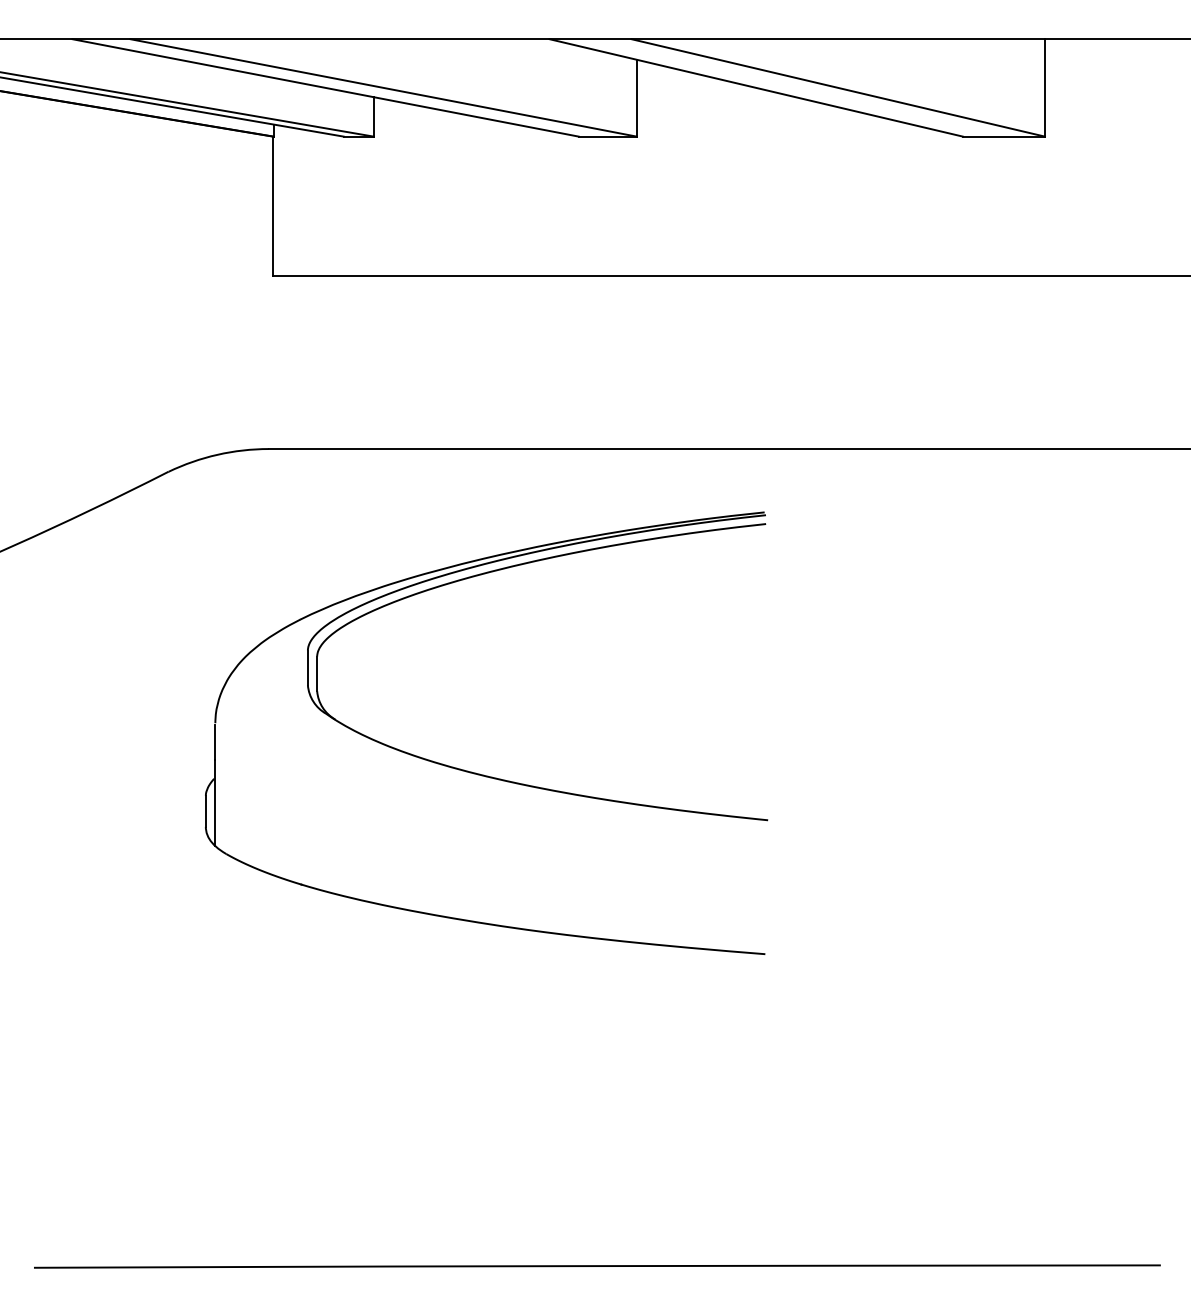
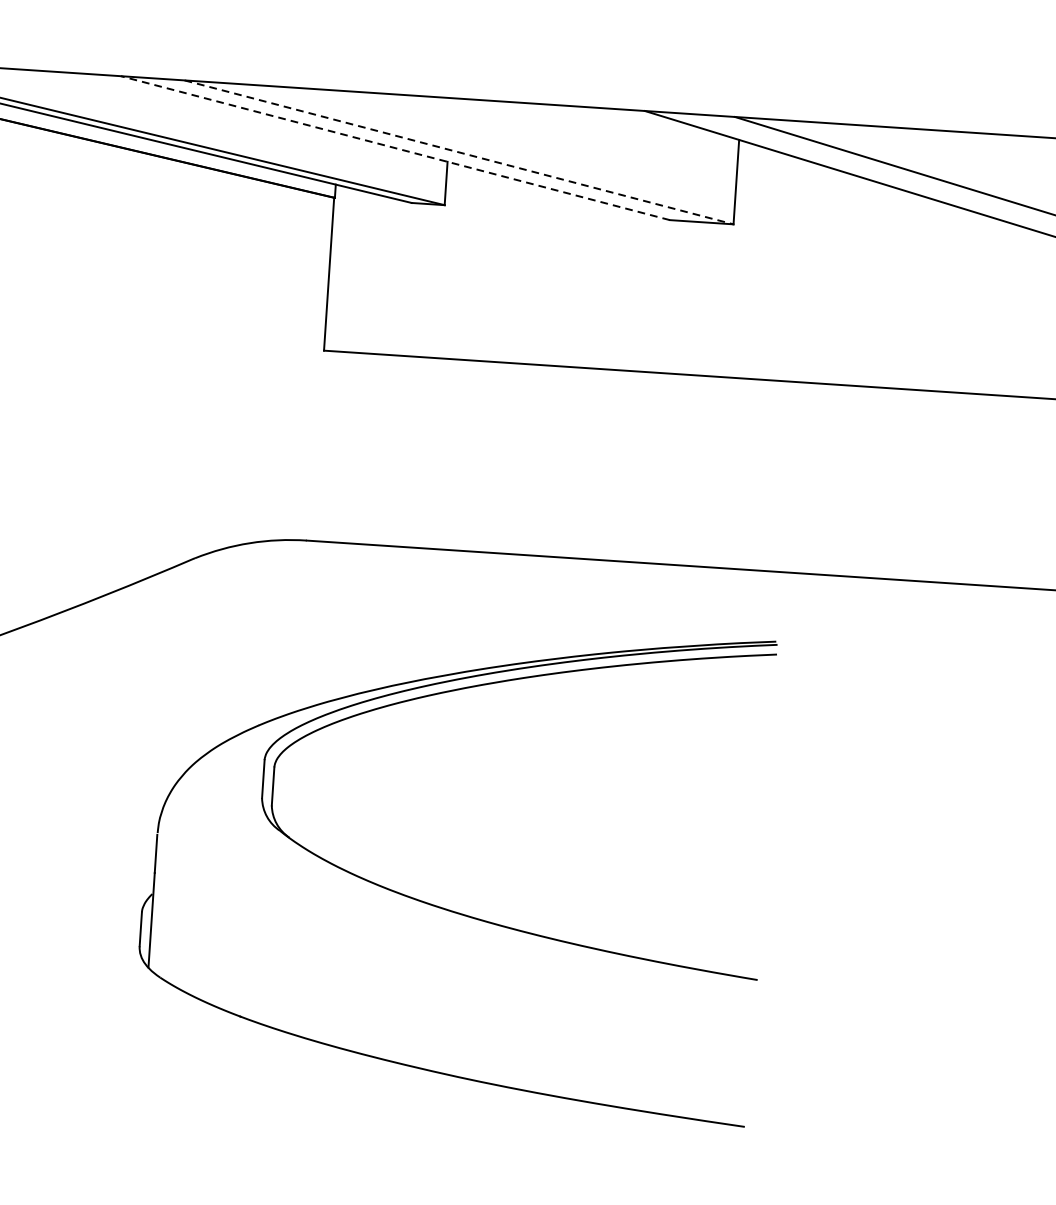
line: (325, 87) -> (395, 147), solid -> dashed
line: (383, 87) -> (458, 151), solid -> dashed
part: (475, 772) -> (439, 906), moved

